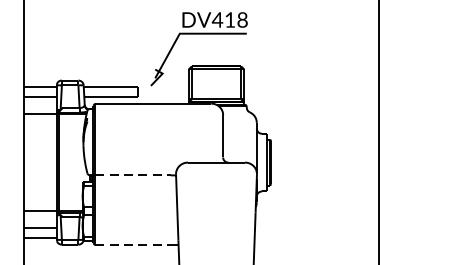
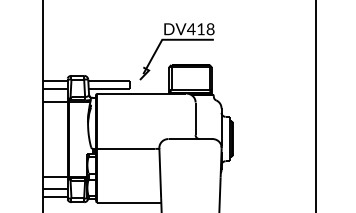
line: (133, 174) -> (126, 148), dashed -> solid
line: (134, 245) -> (127, 202), dashed -> solid

